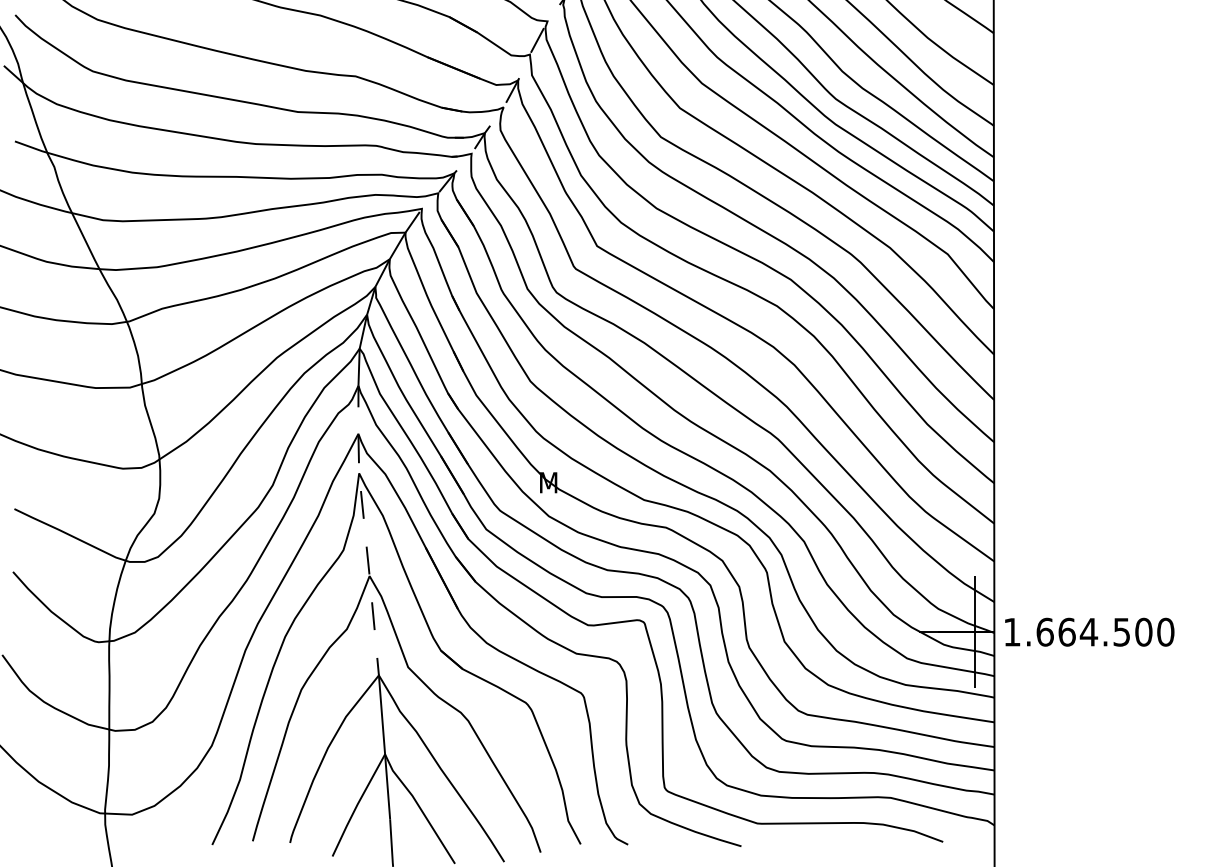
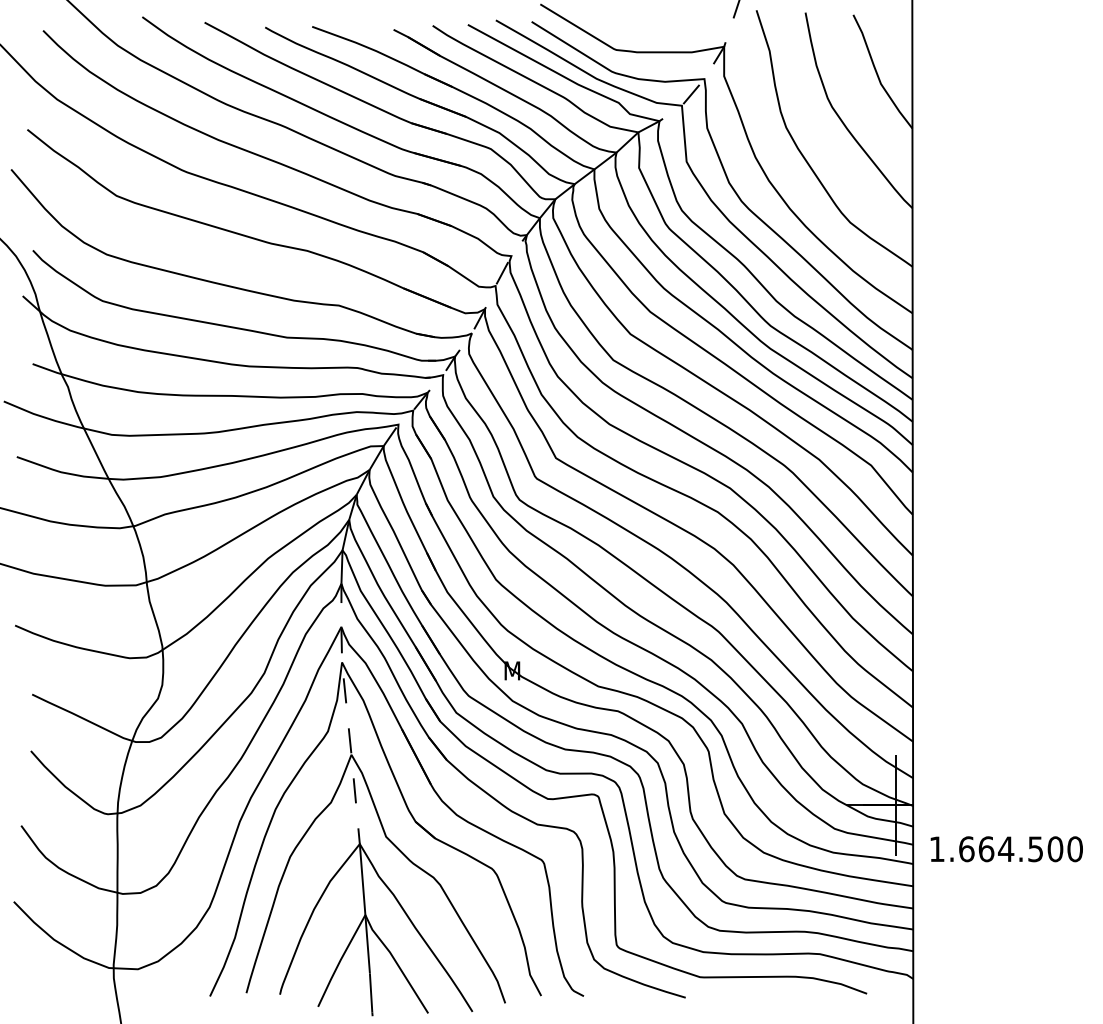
text: (1089, 632) -> (1006, 849), moved

